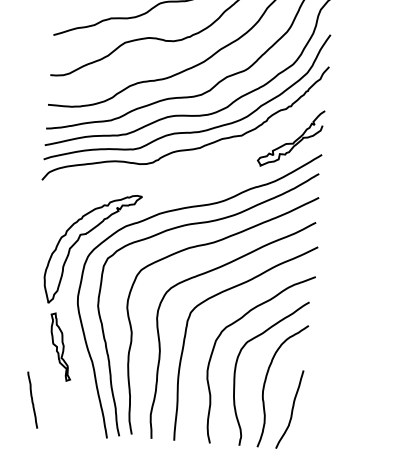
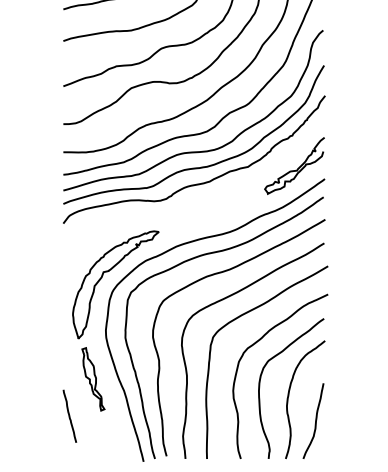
line: (32, 399) -> (69, 415), moved

